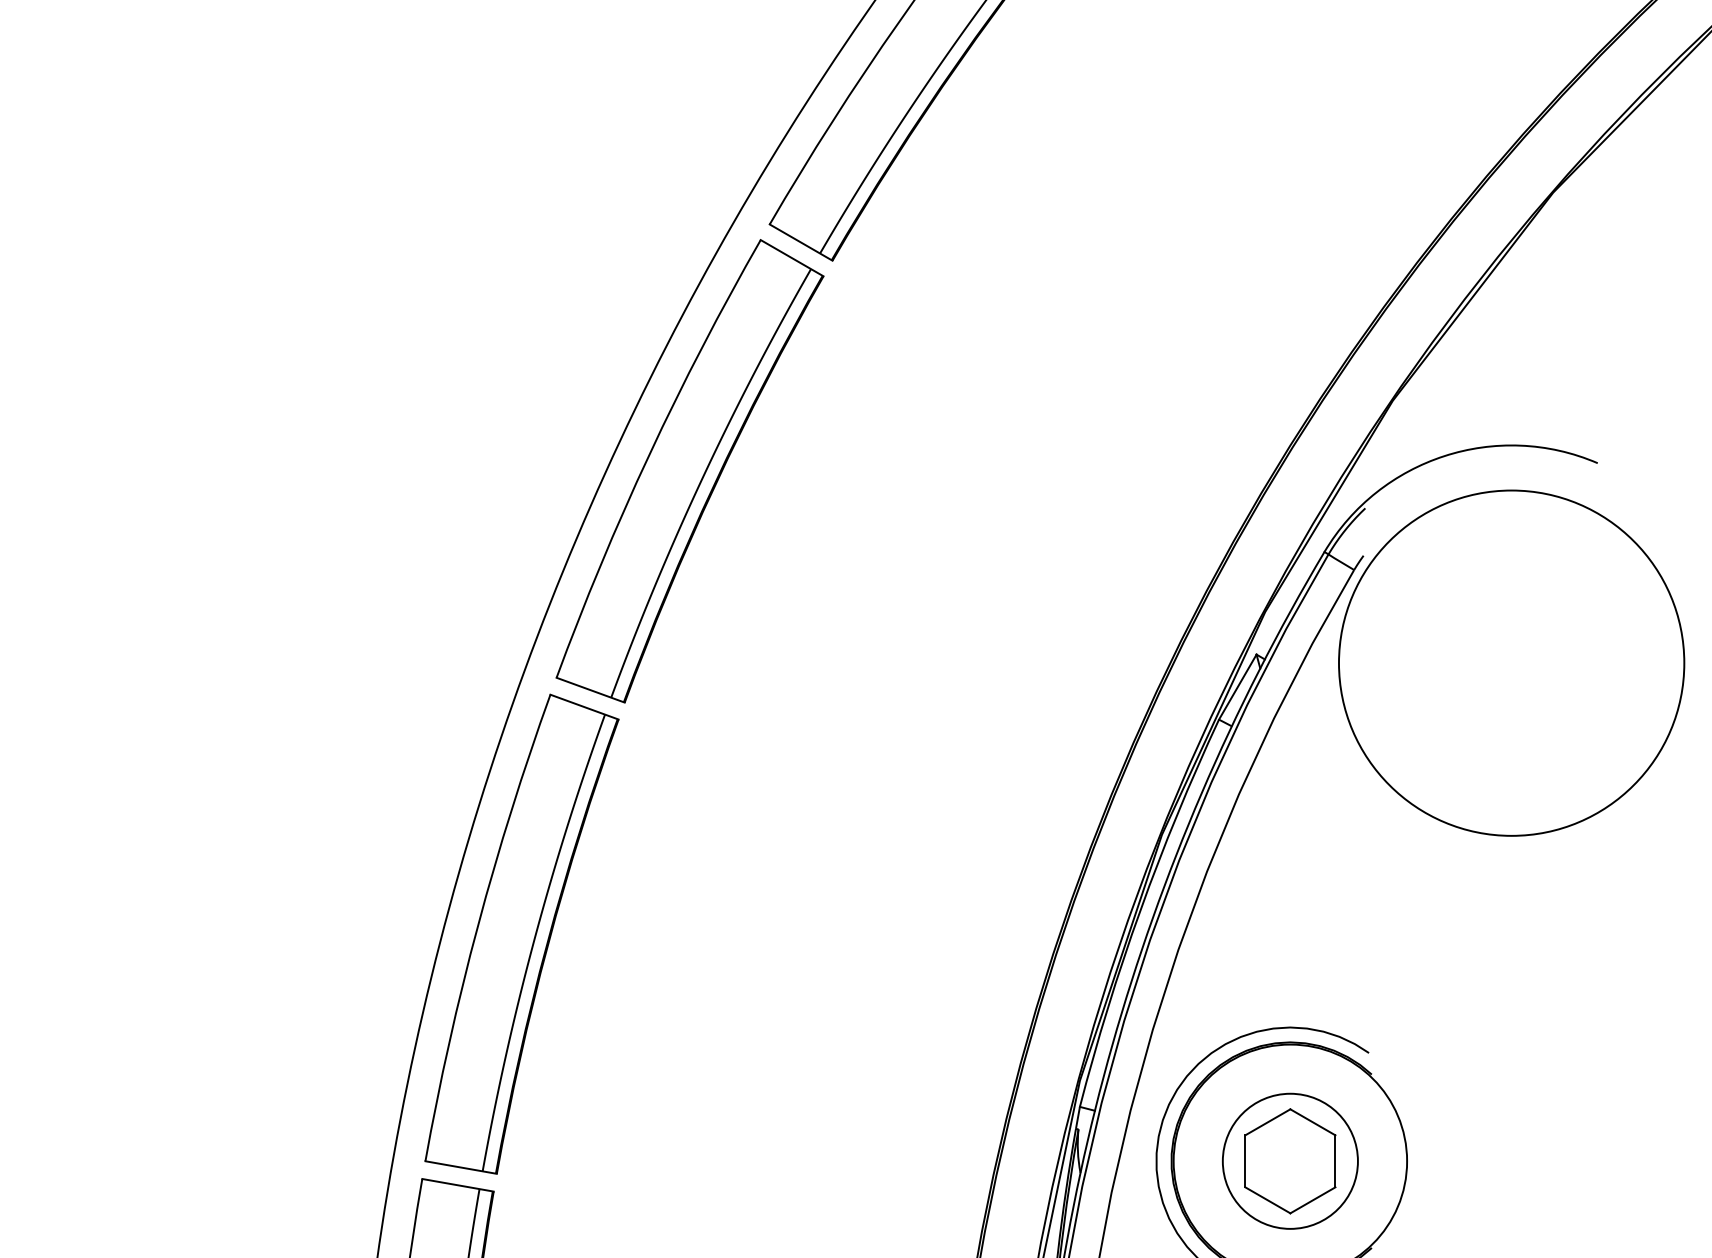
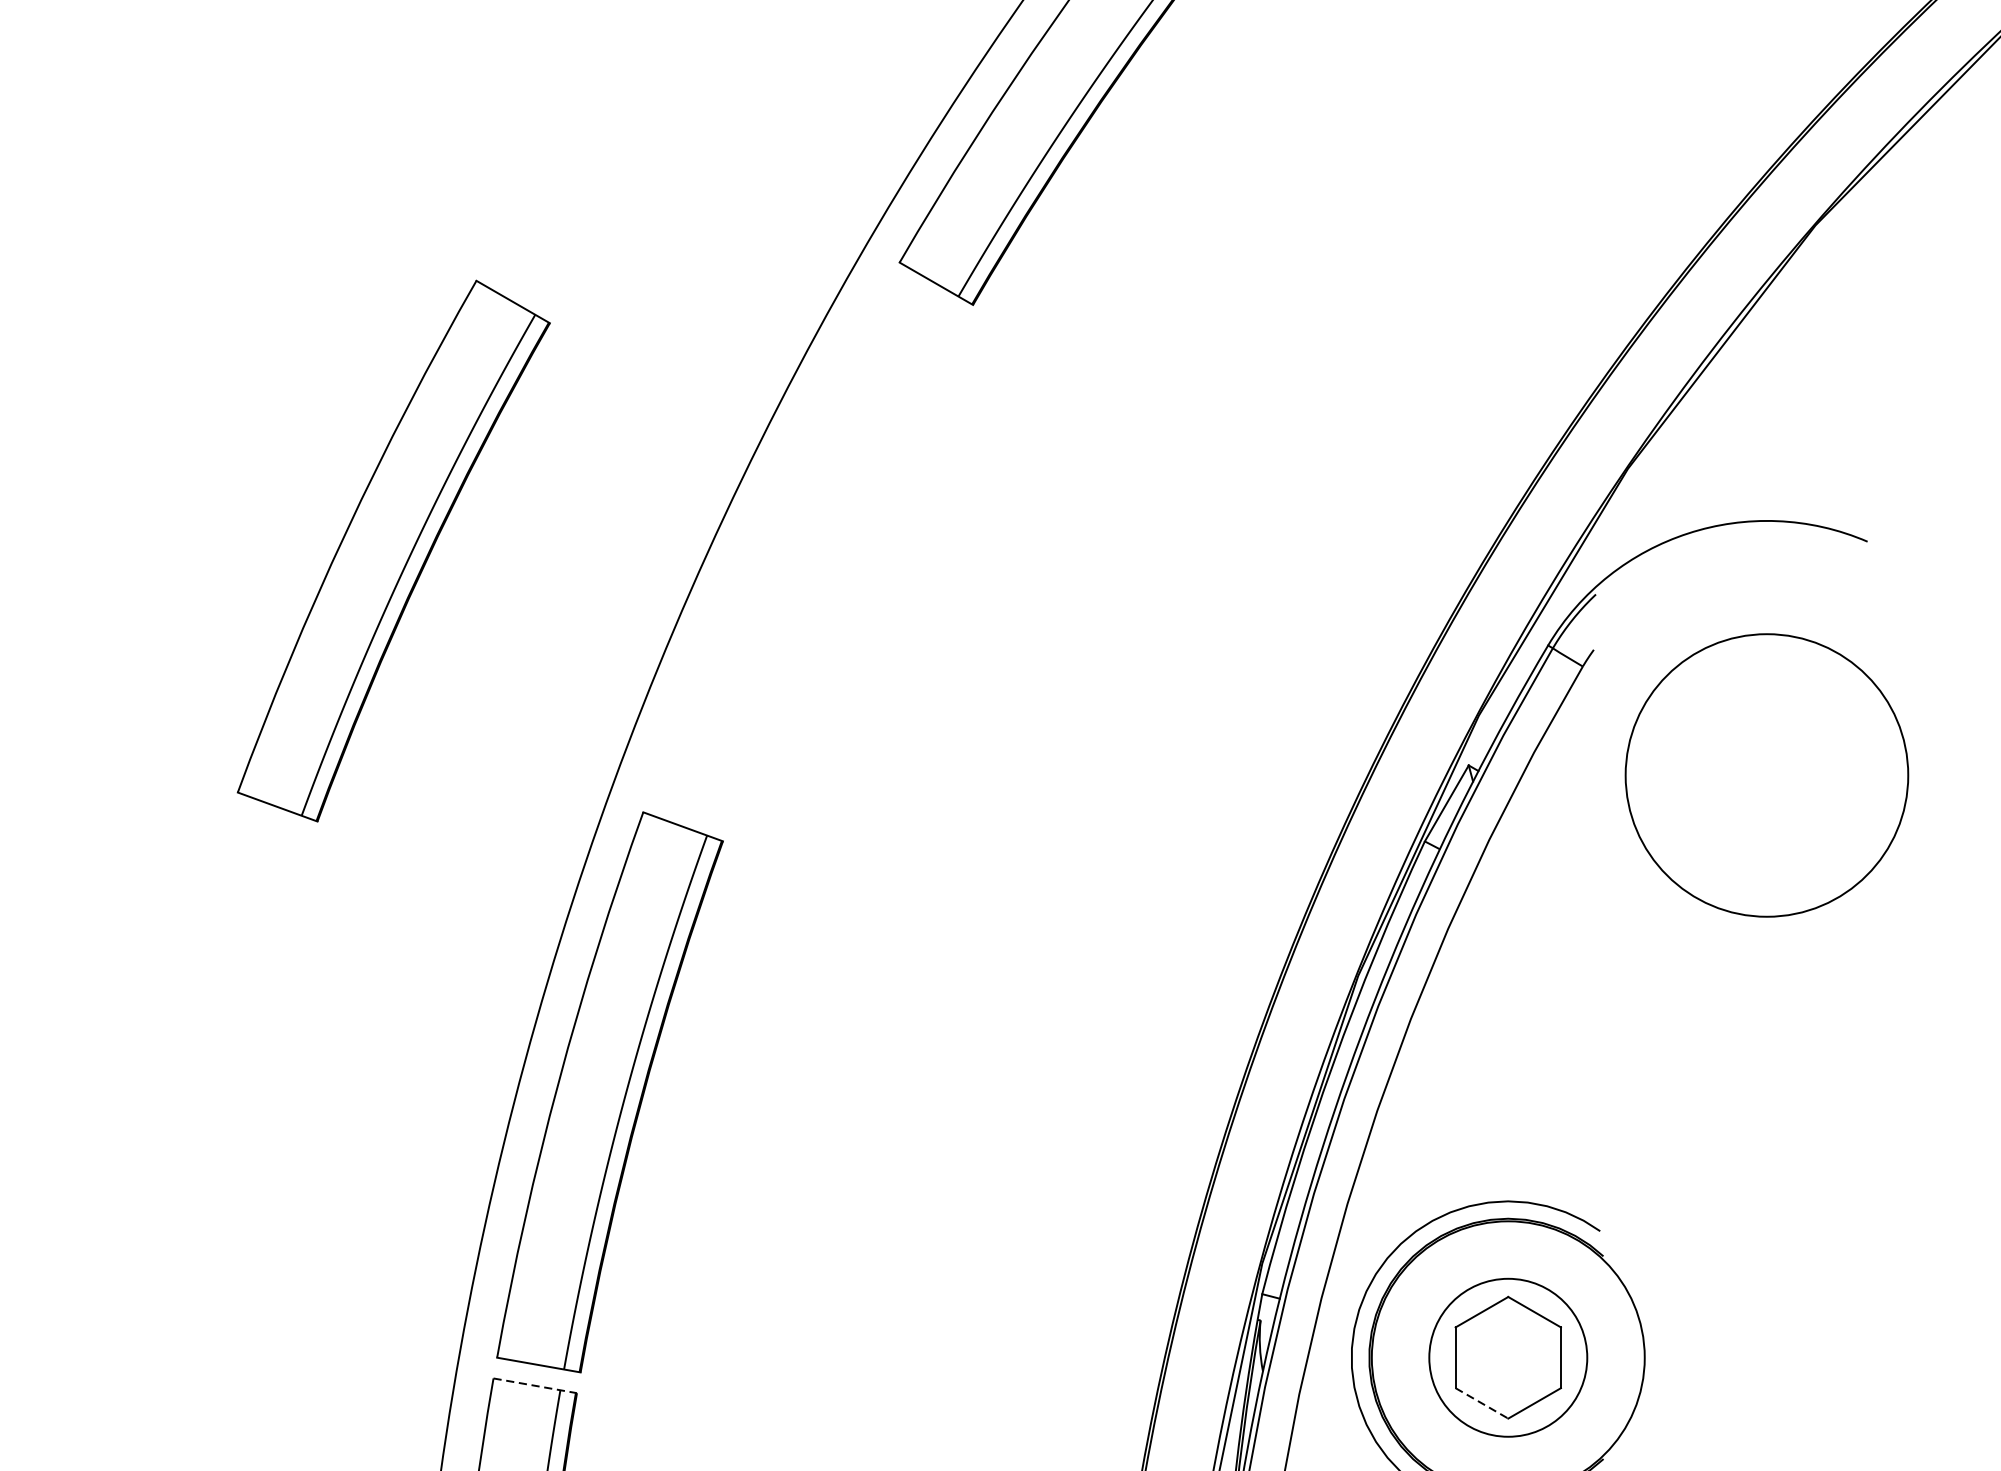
part: (689, 471) -> (393, 551), moved
circle: (1511, 662) -> (1766, 774), size x0.7
line: (458, 1185) -> (535, 1386), solid -> dashed
line: (1268, 1200) -> (1482, 1403), solid -> dashed

